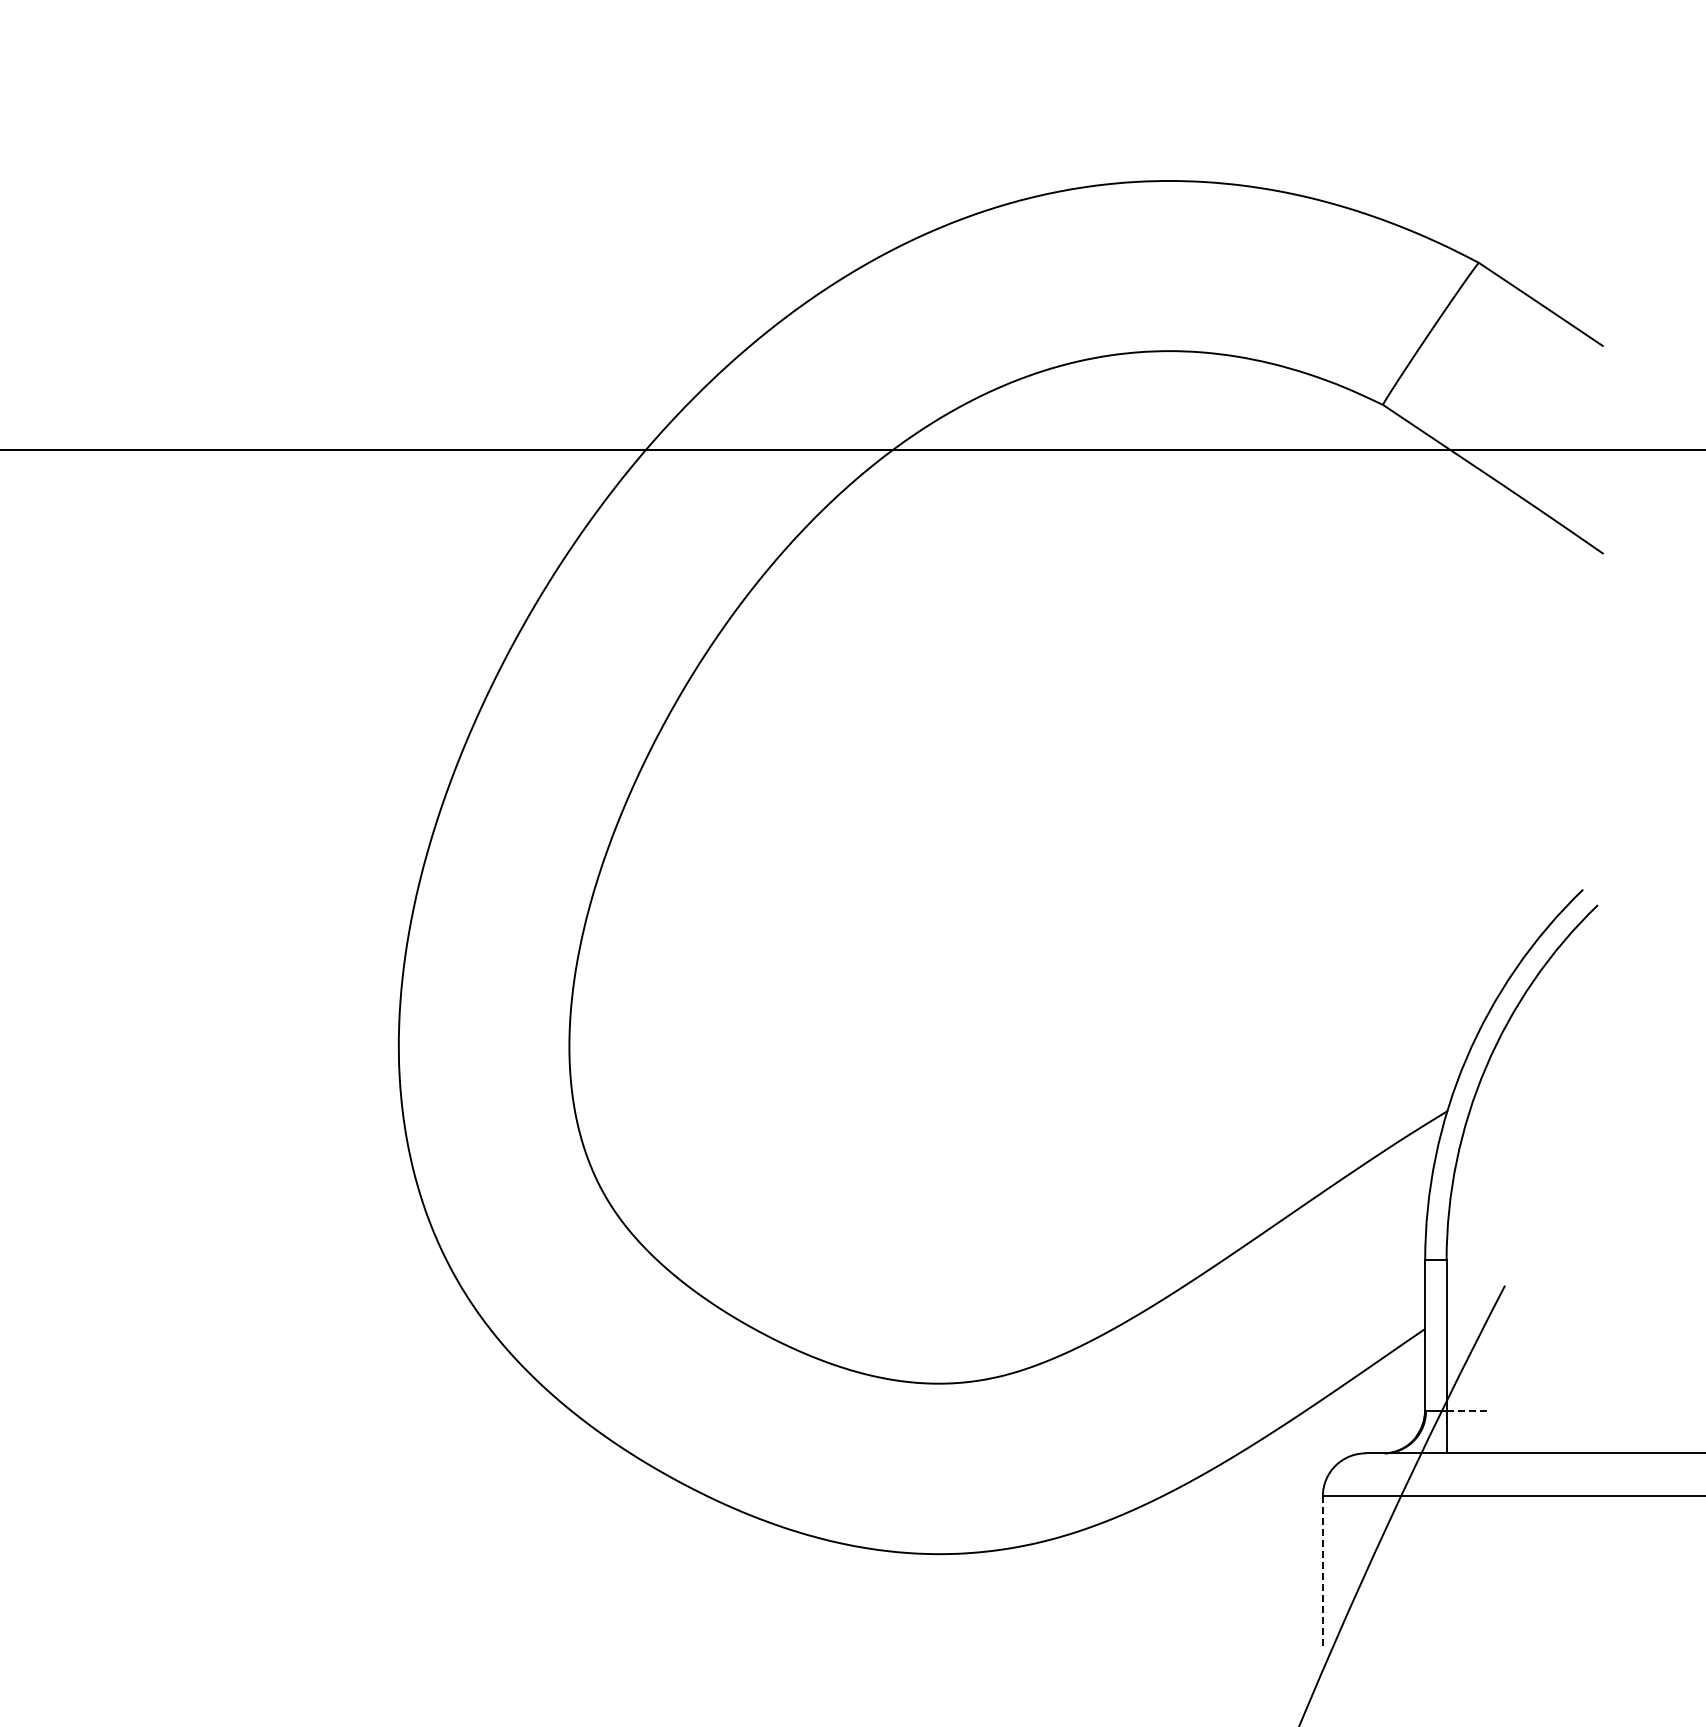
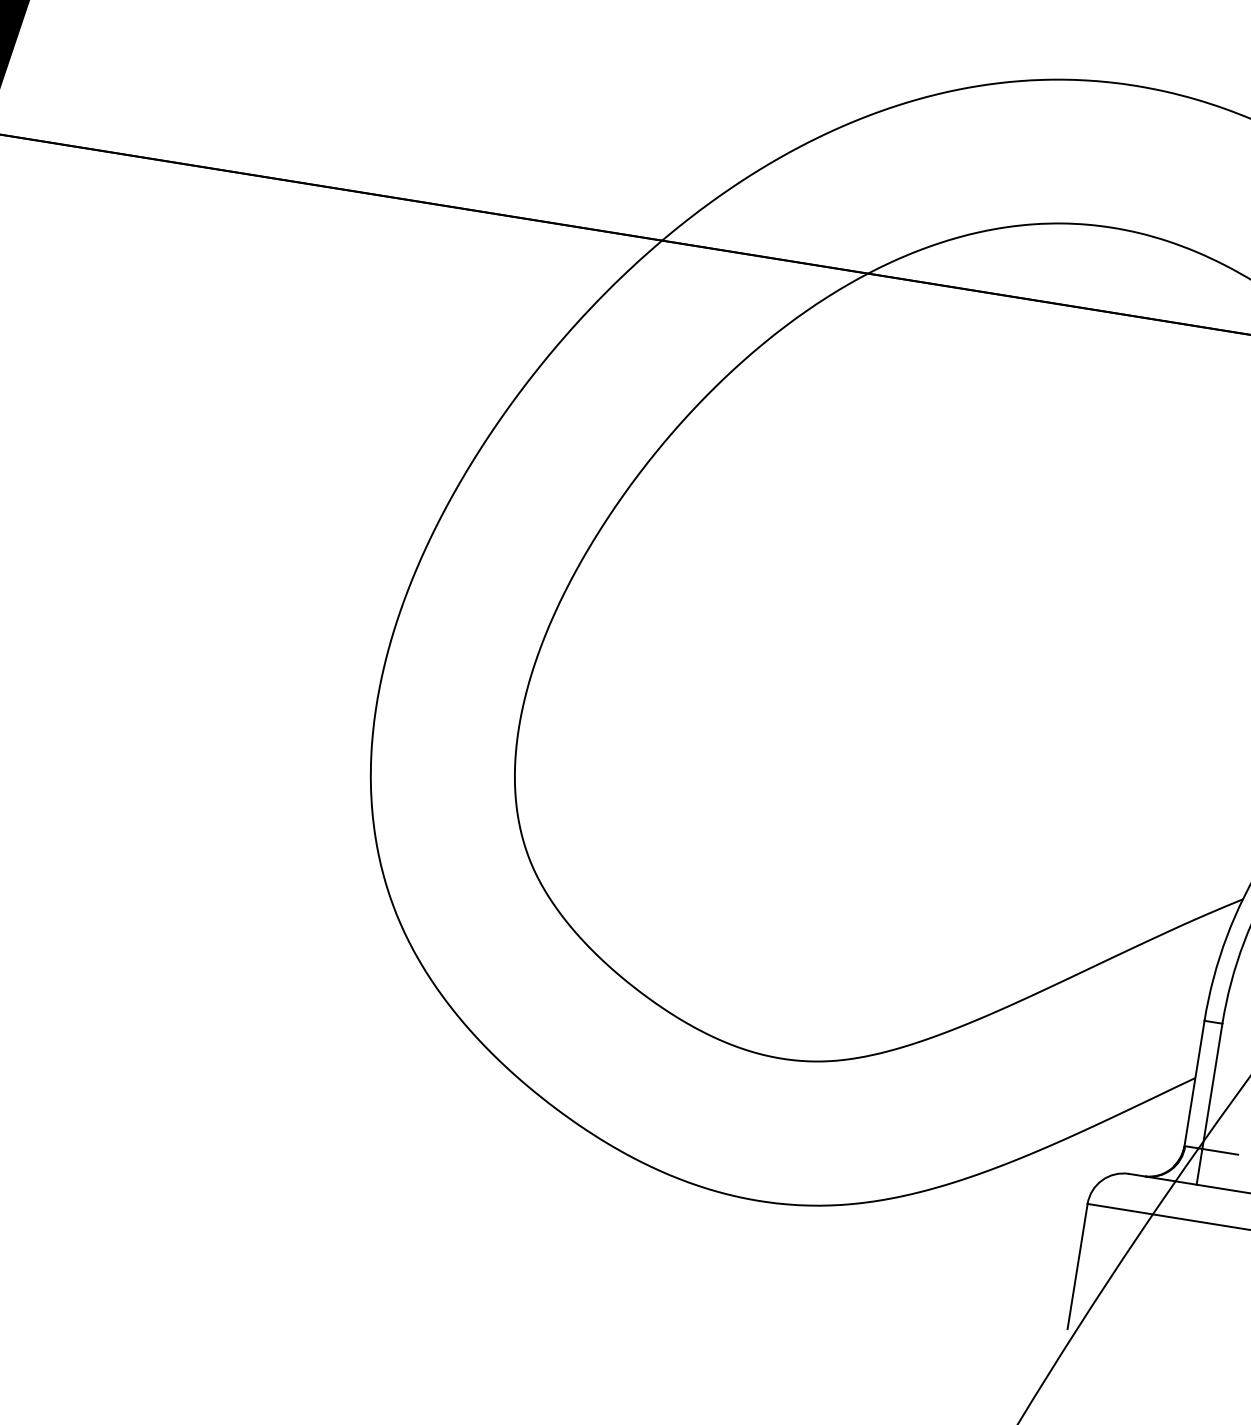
line: (1468, 1410) -> (1220, 1151), dashed -> solid
line: (1322, 1571) -> (1077, 1266), dashed -> solid

